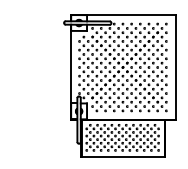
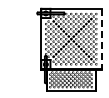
line: (175, 68) -> (101, 39), solid -> dashed

